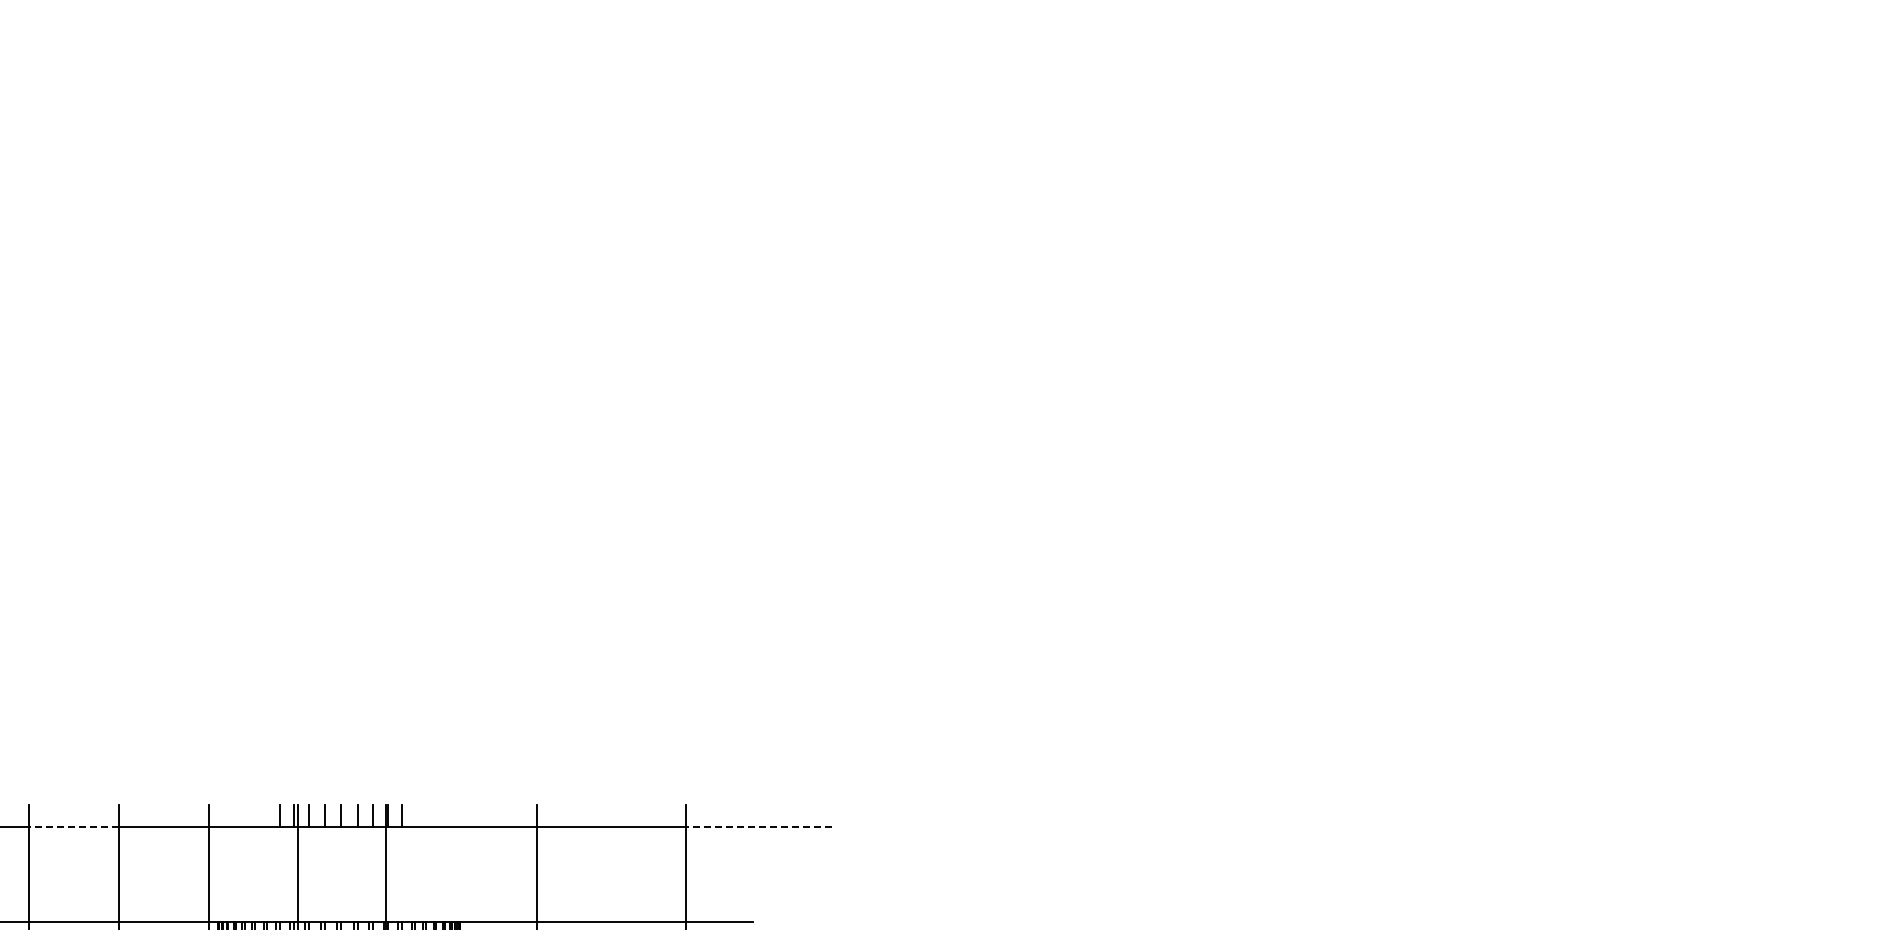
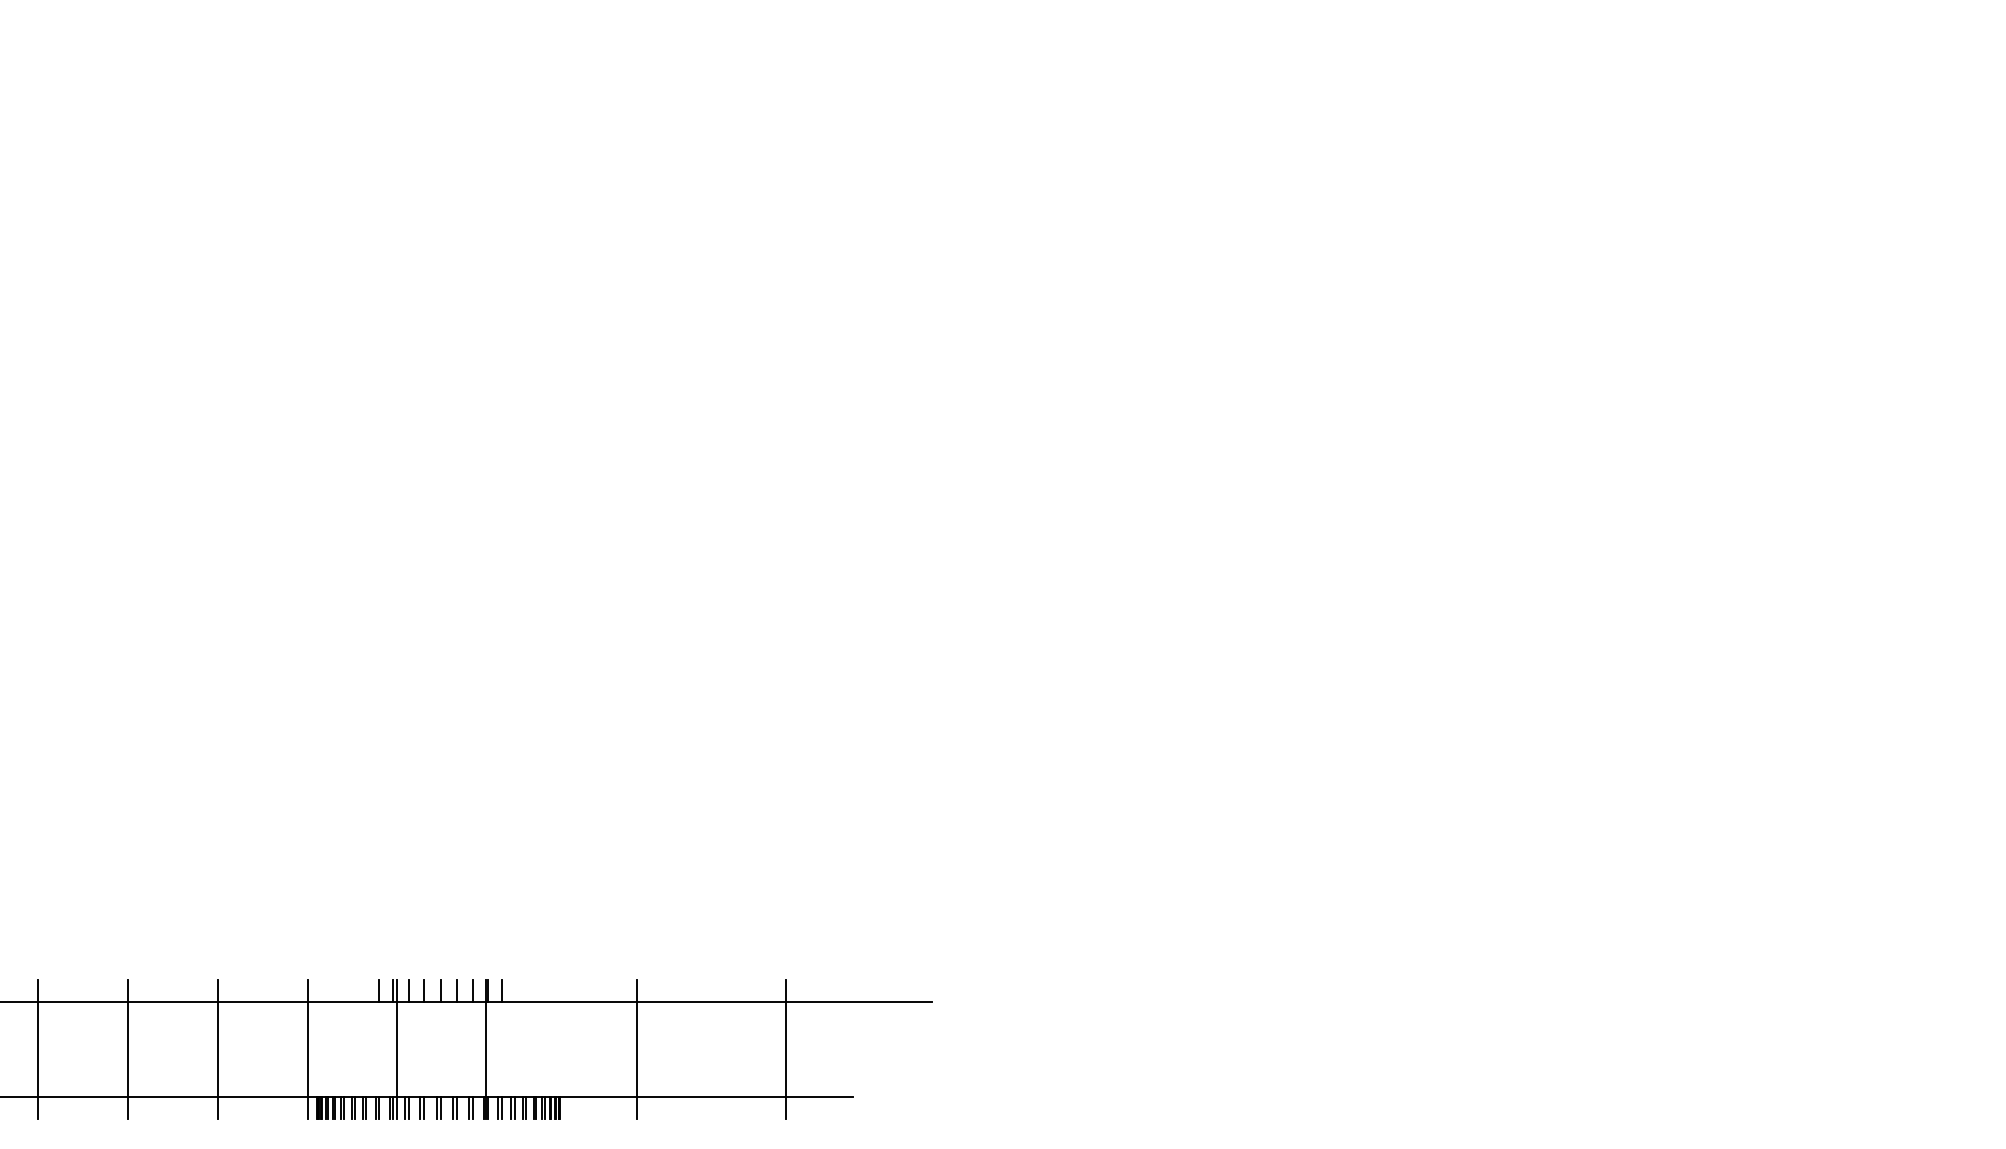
line: (73, 827) -> (172, 1002), dashed -> solid
line: (758, 827) -> (858, 1002), dashed -> solid

